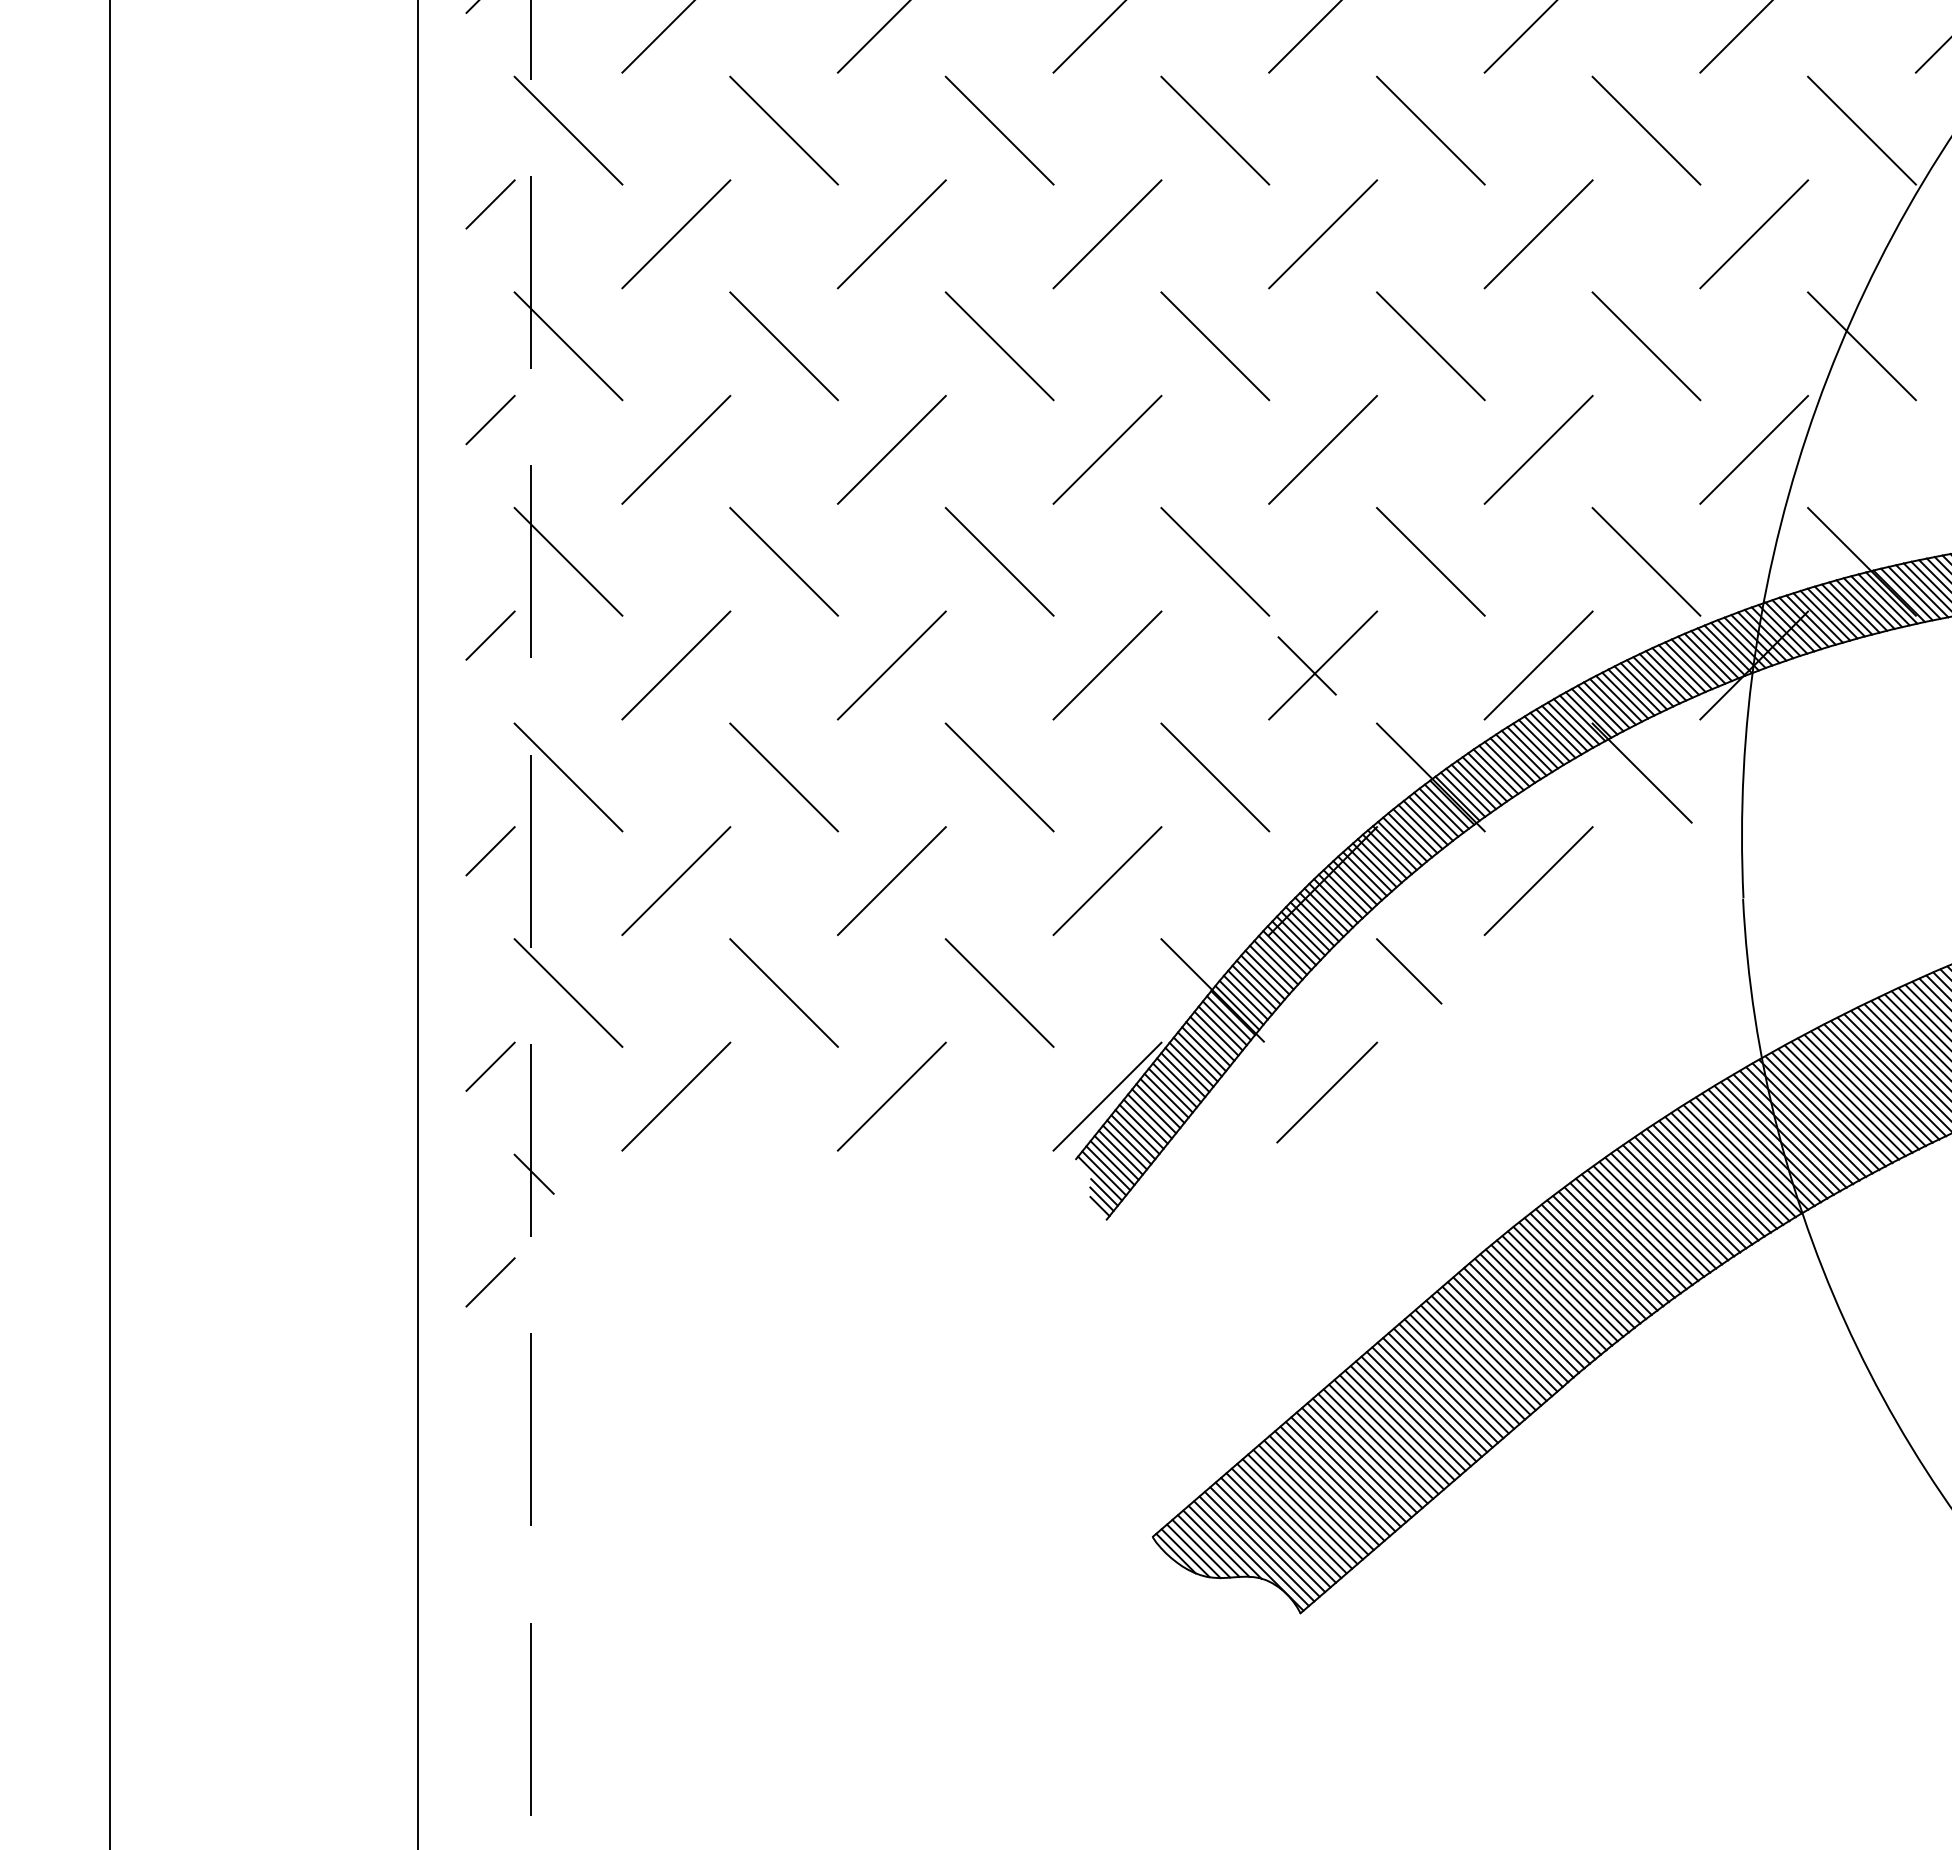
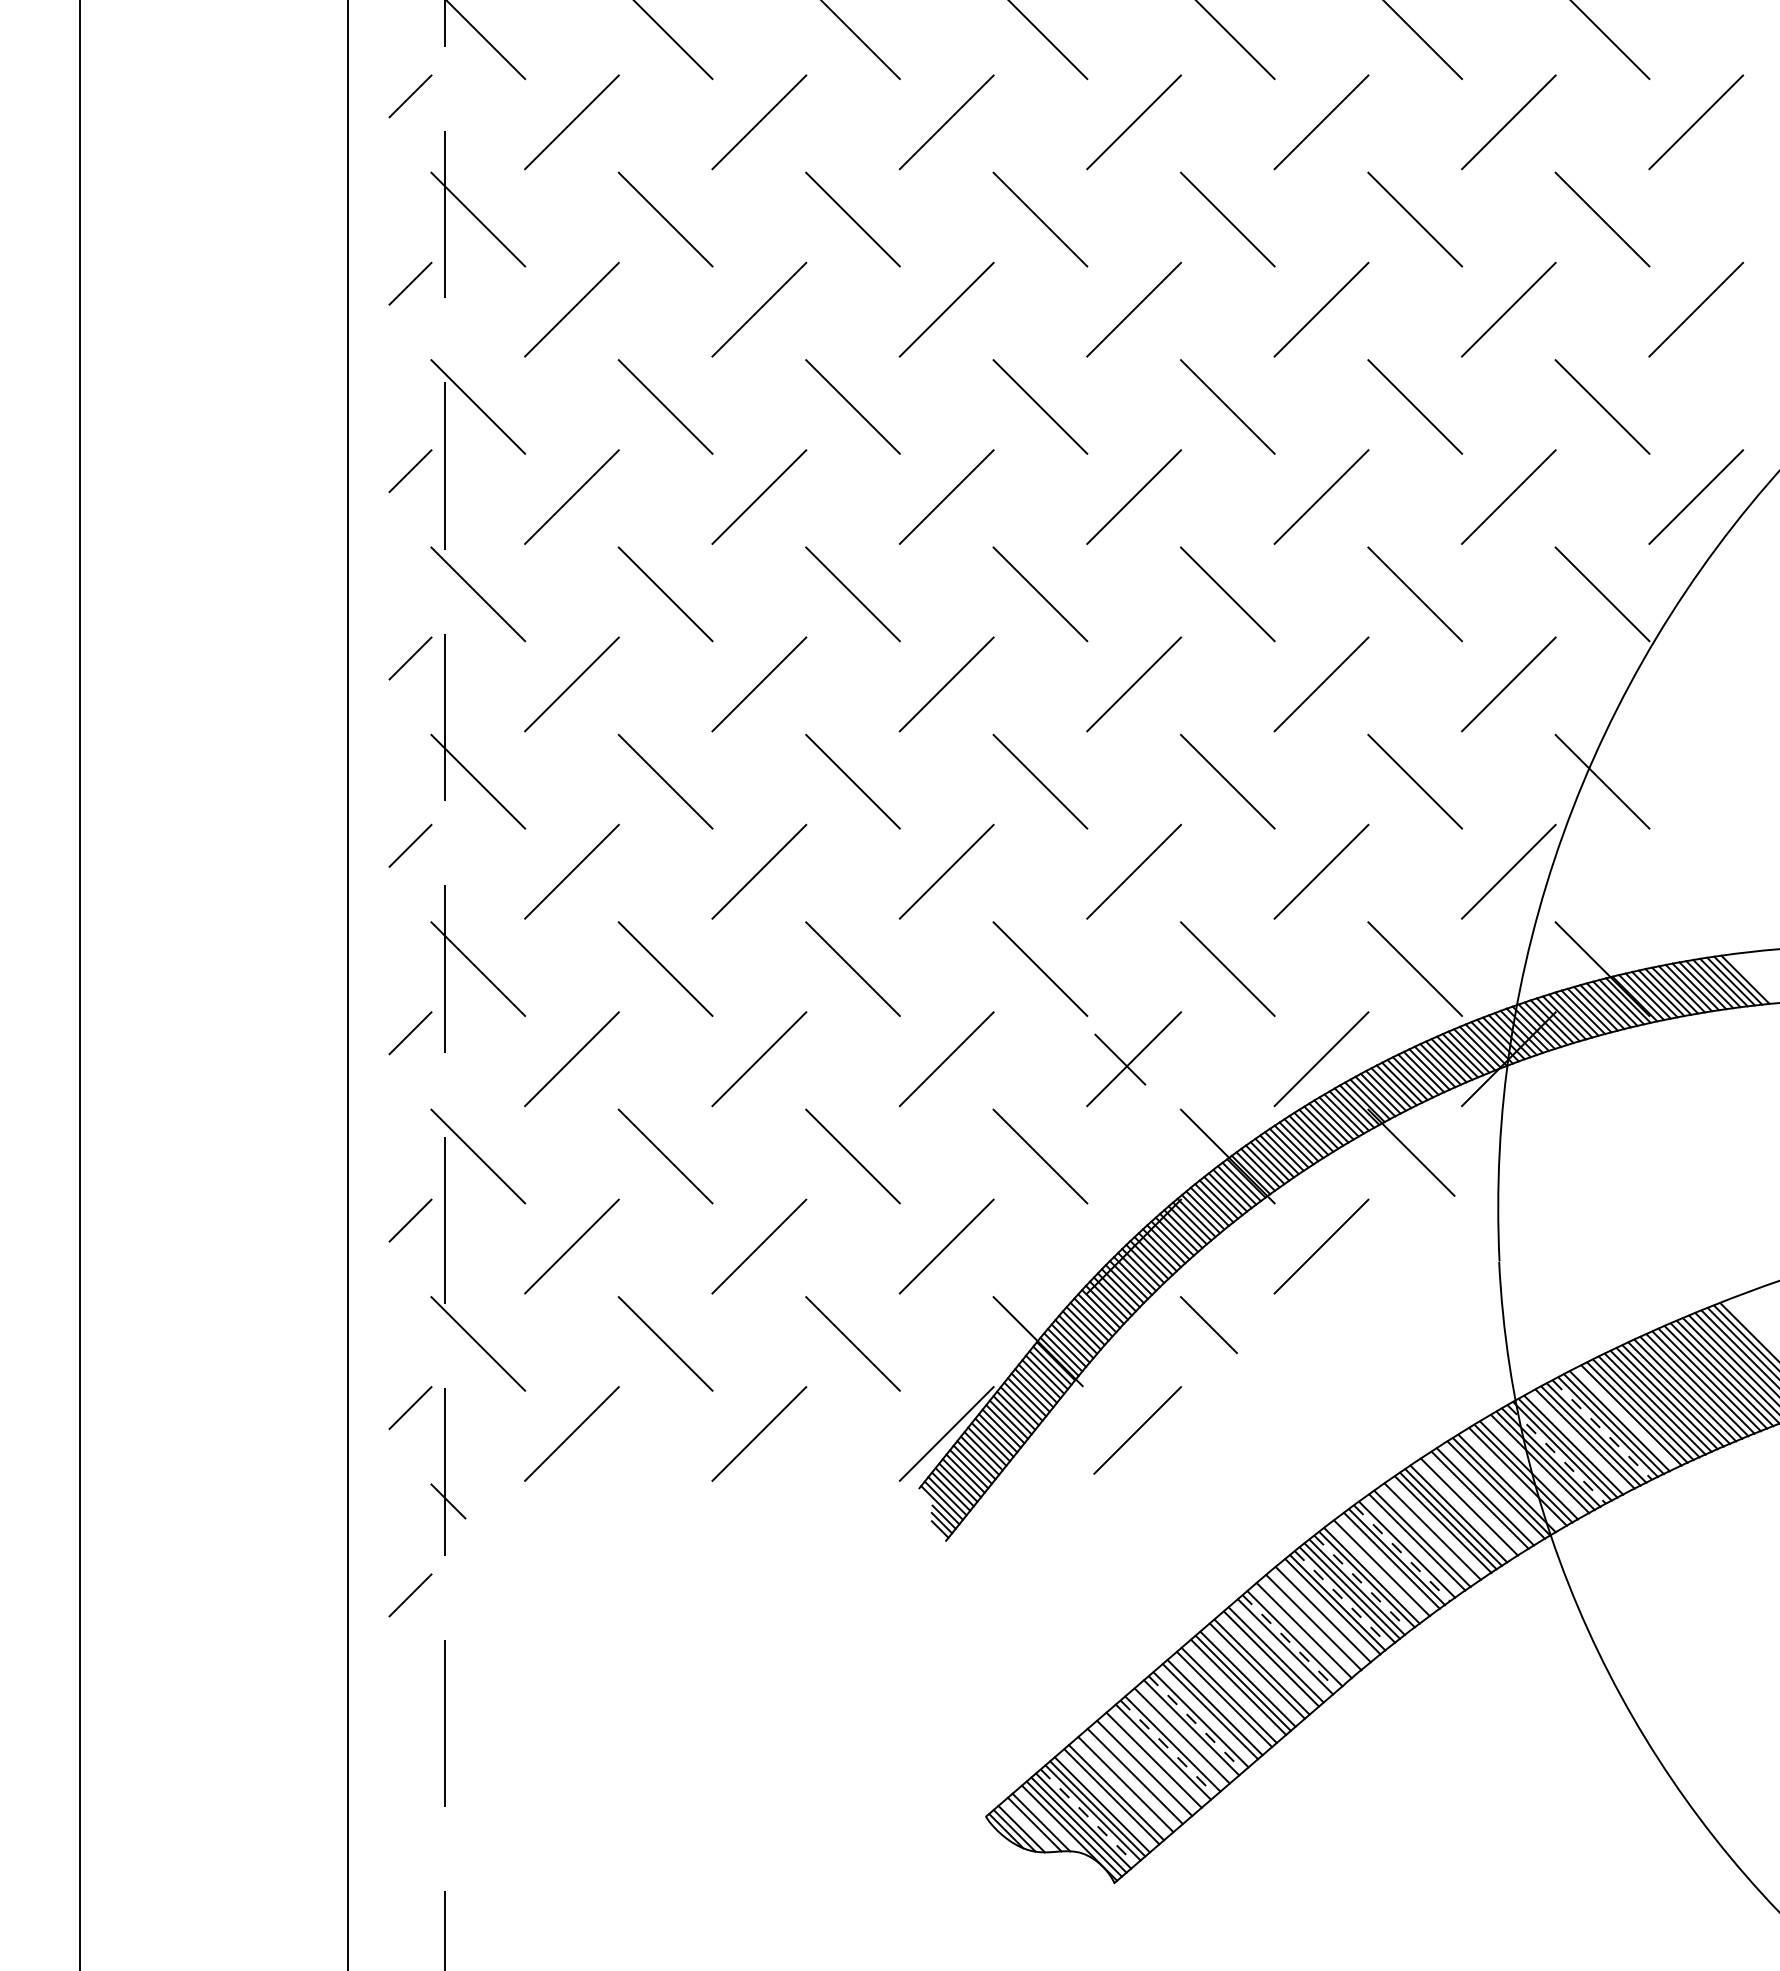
line: (1888, 1078) -> (1625, 1418), removed
line: (1861, 1092) -> (1602, 1430), solid -> dashed
line: (1835, 1105) -> (1579, 1441), removed
line: (1809, 1120) -> (1556, 1454), solid -> dashed
line: (1783, 1135) -> (1534, 1467), removed
line: (1758, 1150) -> (1512, 1480), removed
line: (1733, 1165) -> (1490, 1493), removed
line: (1714, 1176) -> (1474, 1503), removed
line: (1702, 1184) -> (1463, 1510), removed
line: (1672, 1204) -> (1437, 1527), removed
line: (1660, 1213) -> (1427, 1535), removed
line: (1643, 1226) -> (1412, 1546), removed
line: (1631, 1234) -> (1402, 1553), solid -> dashed
line: (1613, 1246) -> (1386, 1564), removed
line: (1601, 1256) -> (1376, 1572), removed
line: (1585, 1268) -> (1362, 1583), solid -> dashed
line: (1562, 1287) -> (1342, 1599), solid -> dashed
line: (1545, 1299) -> (1327, 1610), removed
line: (1535, 1308) -> (1318, 1618), removed
line: (1523, 1318) -> (1308, 1626), removed
line: (1513, 1327) -> (1299, 1634), removed
line: (1502, 1337) -> (1290, 1643), solid -> dashed
line: (1491, 1345) -> (1280, 1650), removed
line: (1475, 1359) -> (1266, 1662), removed
line: (1459, 1373) -> (1252, 1674), removed
line: (1437, 1391) -> (1233, 1690), removed
line: (1421, 1406) -> (1219, 1703), removed
line: (1405, 1420) -> (1205, 1715), removed
line: (1394, 1430) -> (1196, 1724), solid -> dashed
line: (1383, 1438) -> (1186, 1731), removed
line: (1372, 1448) -> (1177, 1739), removed
line: (1362, 1458) -> (1168, 1748), solid -> dashed
line: (1351, 1466) -> (1158, 1755), removed
line: (1339, 1475) -> (1148, 1763), removed
line: (1329, 1486) -> (1139, 1772), removed
line: (1318, 1495) -> (1130, 1780), removed
line: (1307, 1504) -> (1120, 1788), removed
line: (1291, 1518) -> (1106, 1800), removed
line: (1270, 1537) -> (1088, 1817), solid -> dashed
line: (1224, 1542) -> (1048, 1821), removed
line: (1201, 1548) -> (1028, 1826), removed

